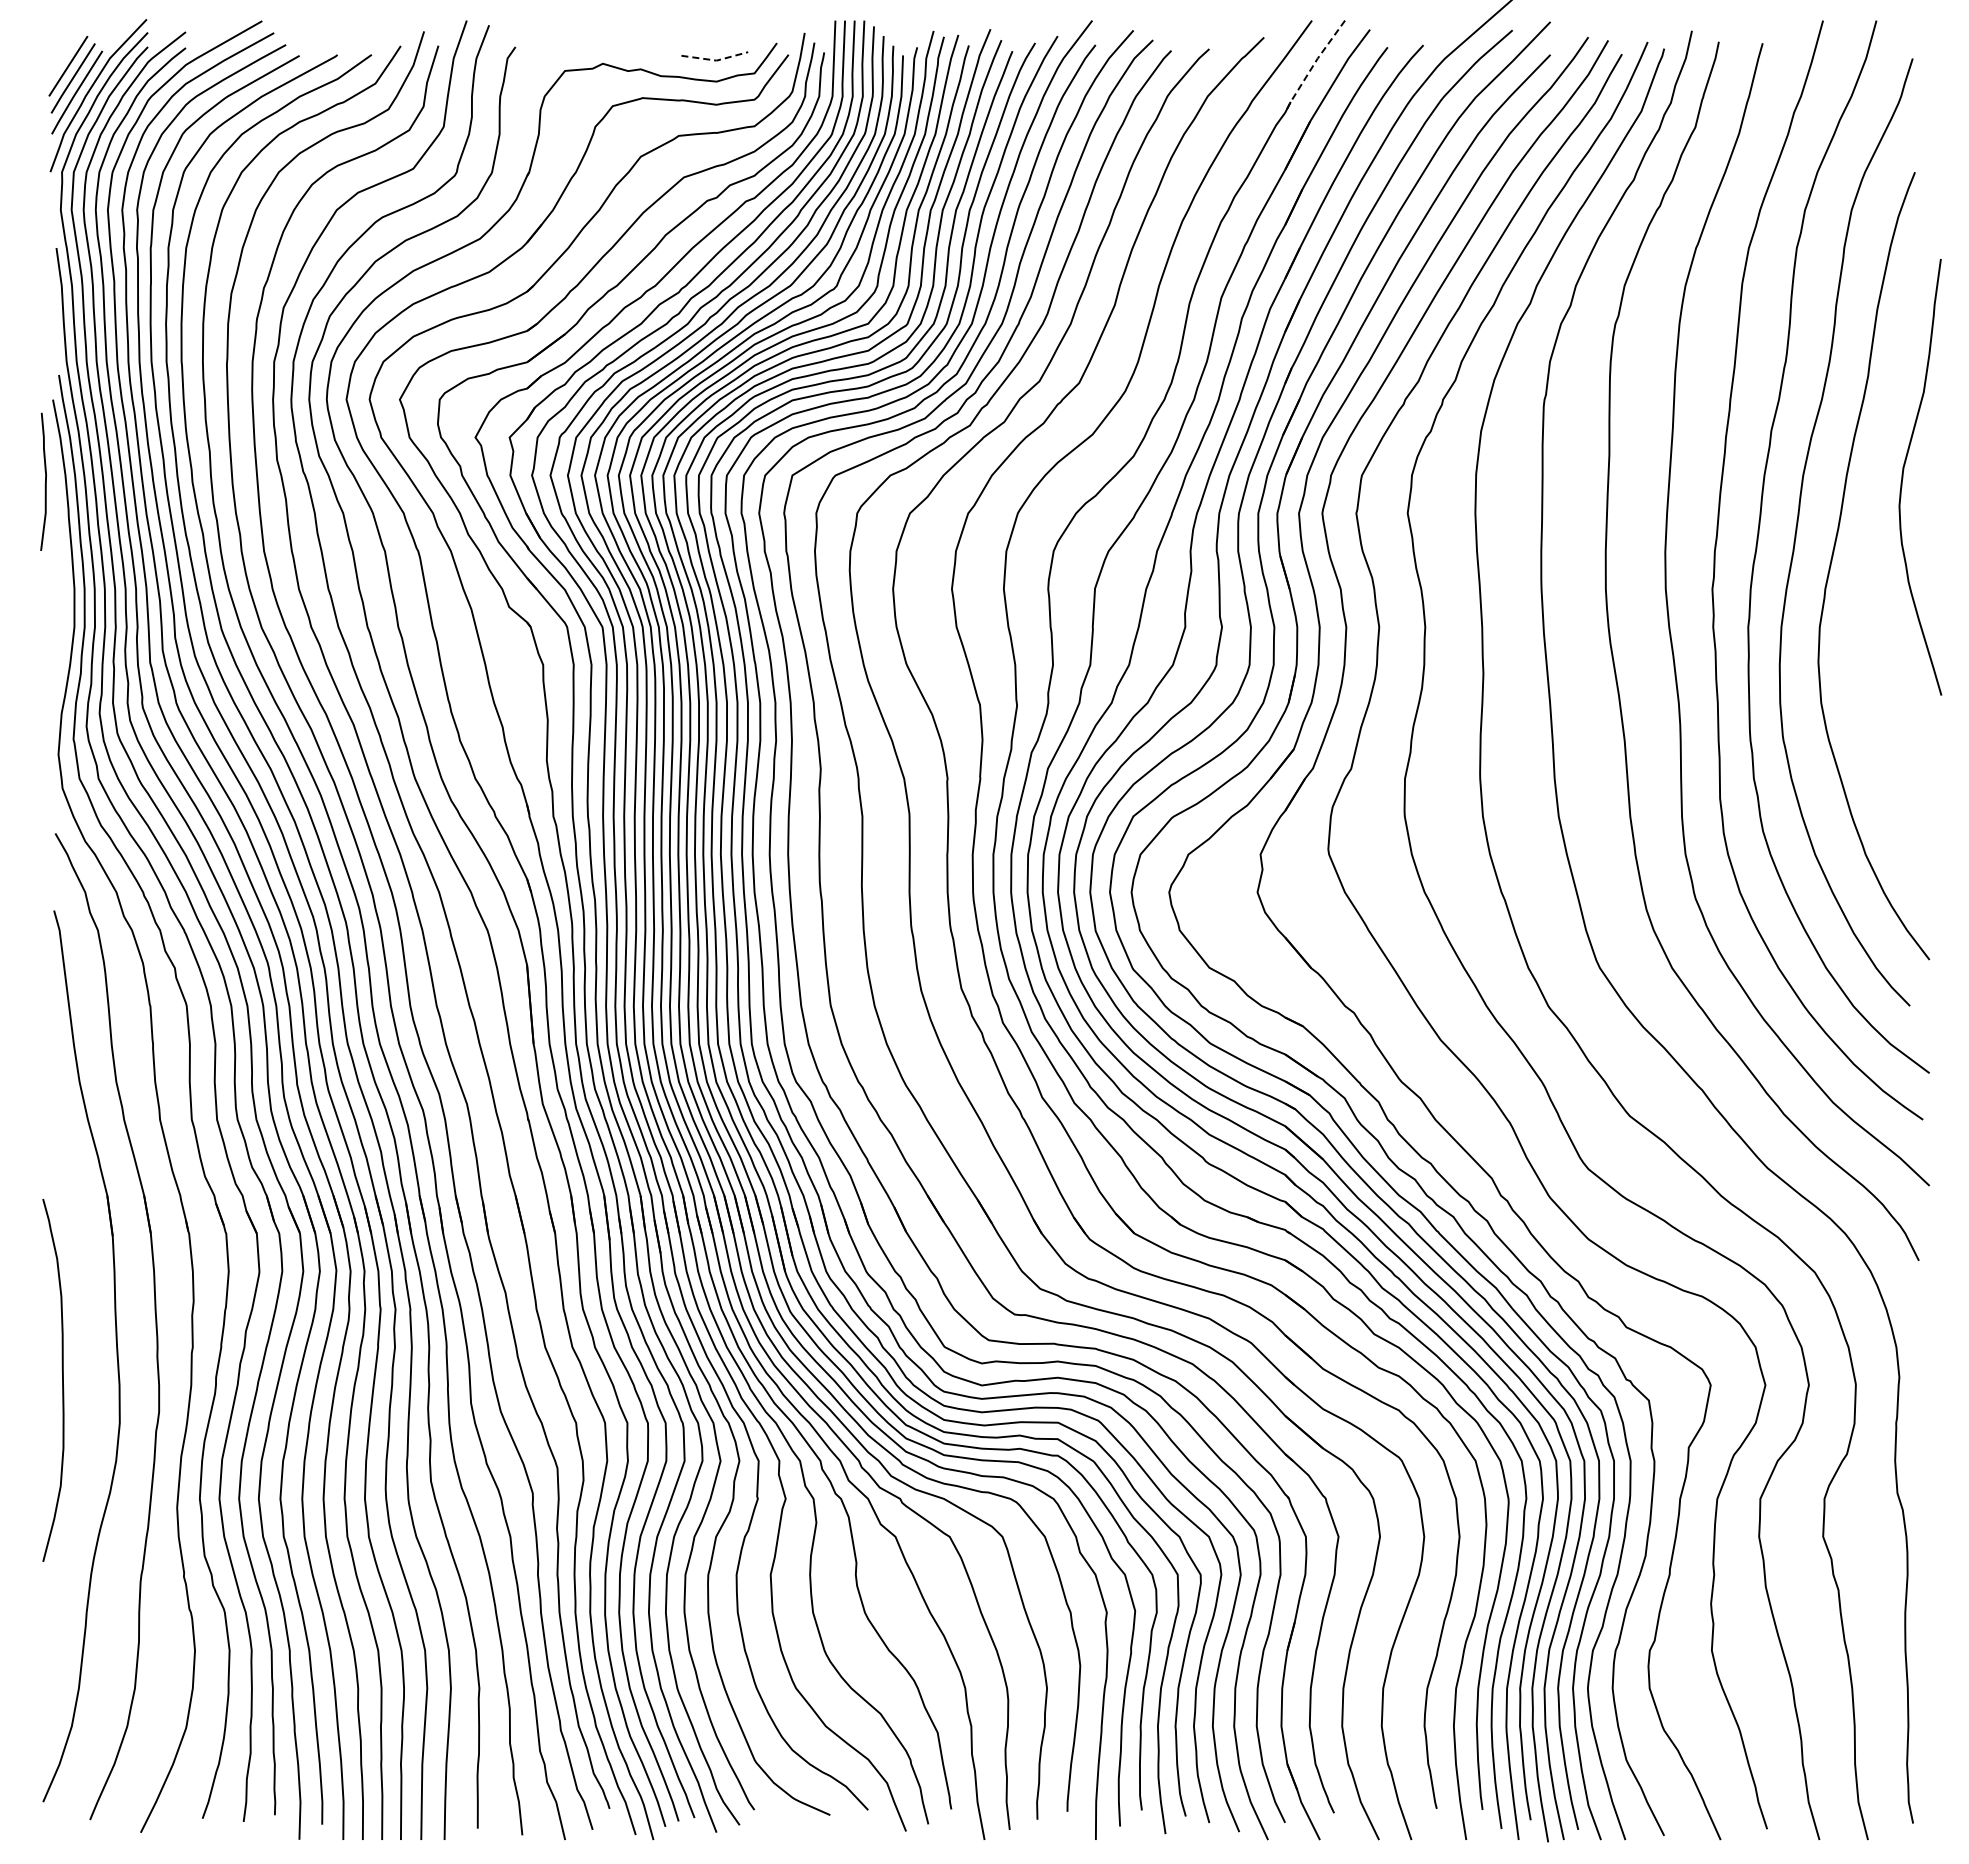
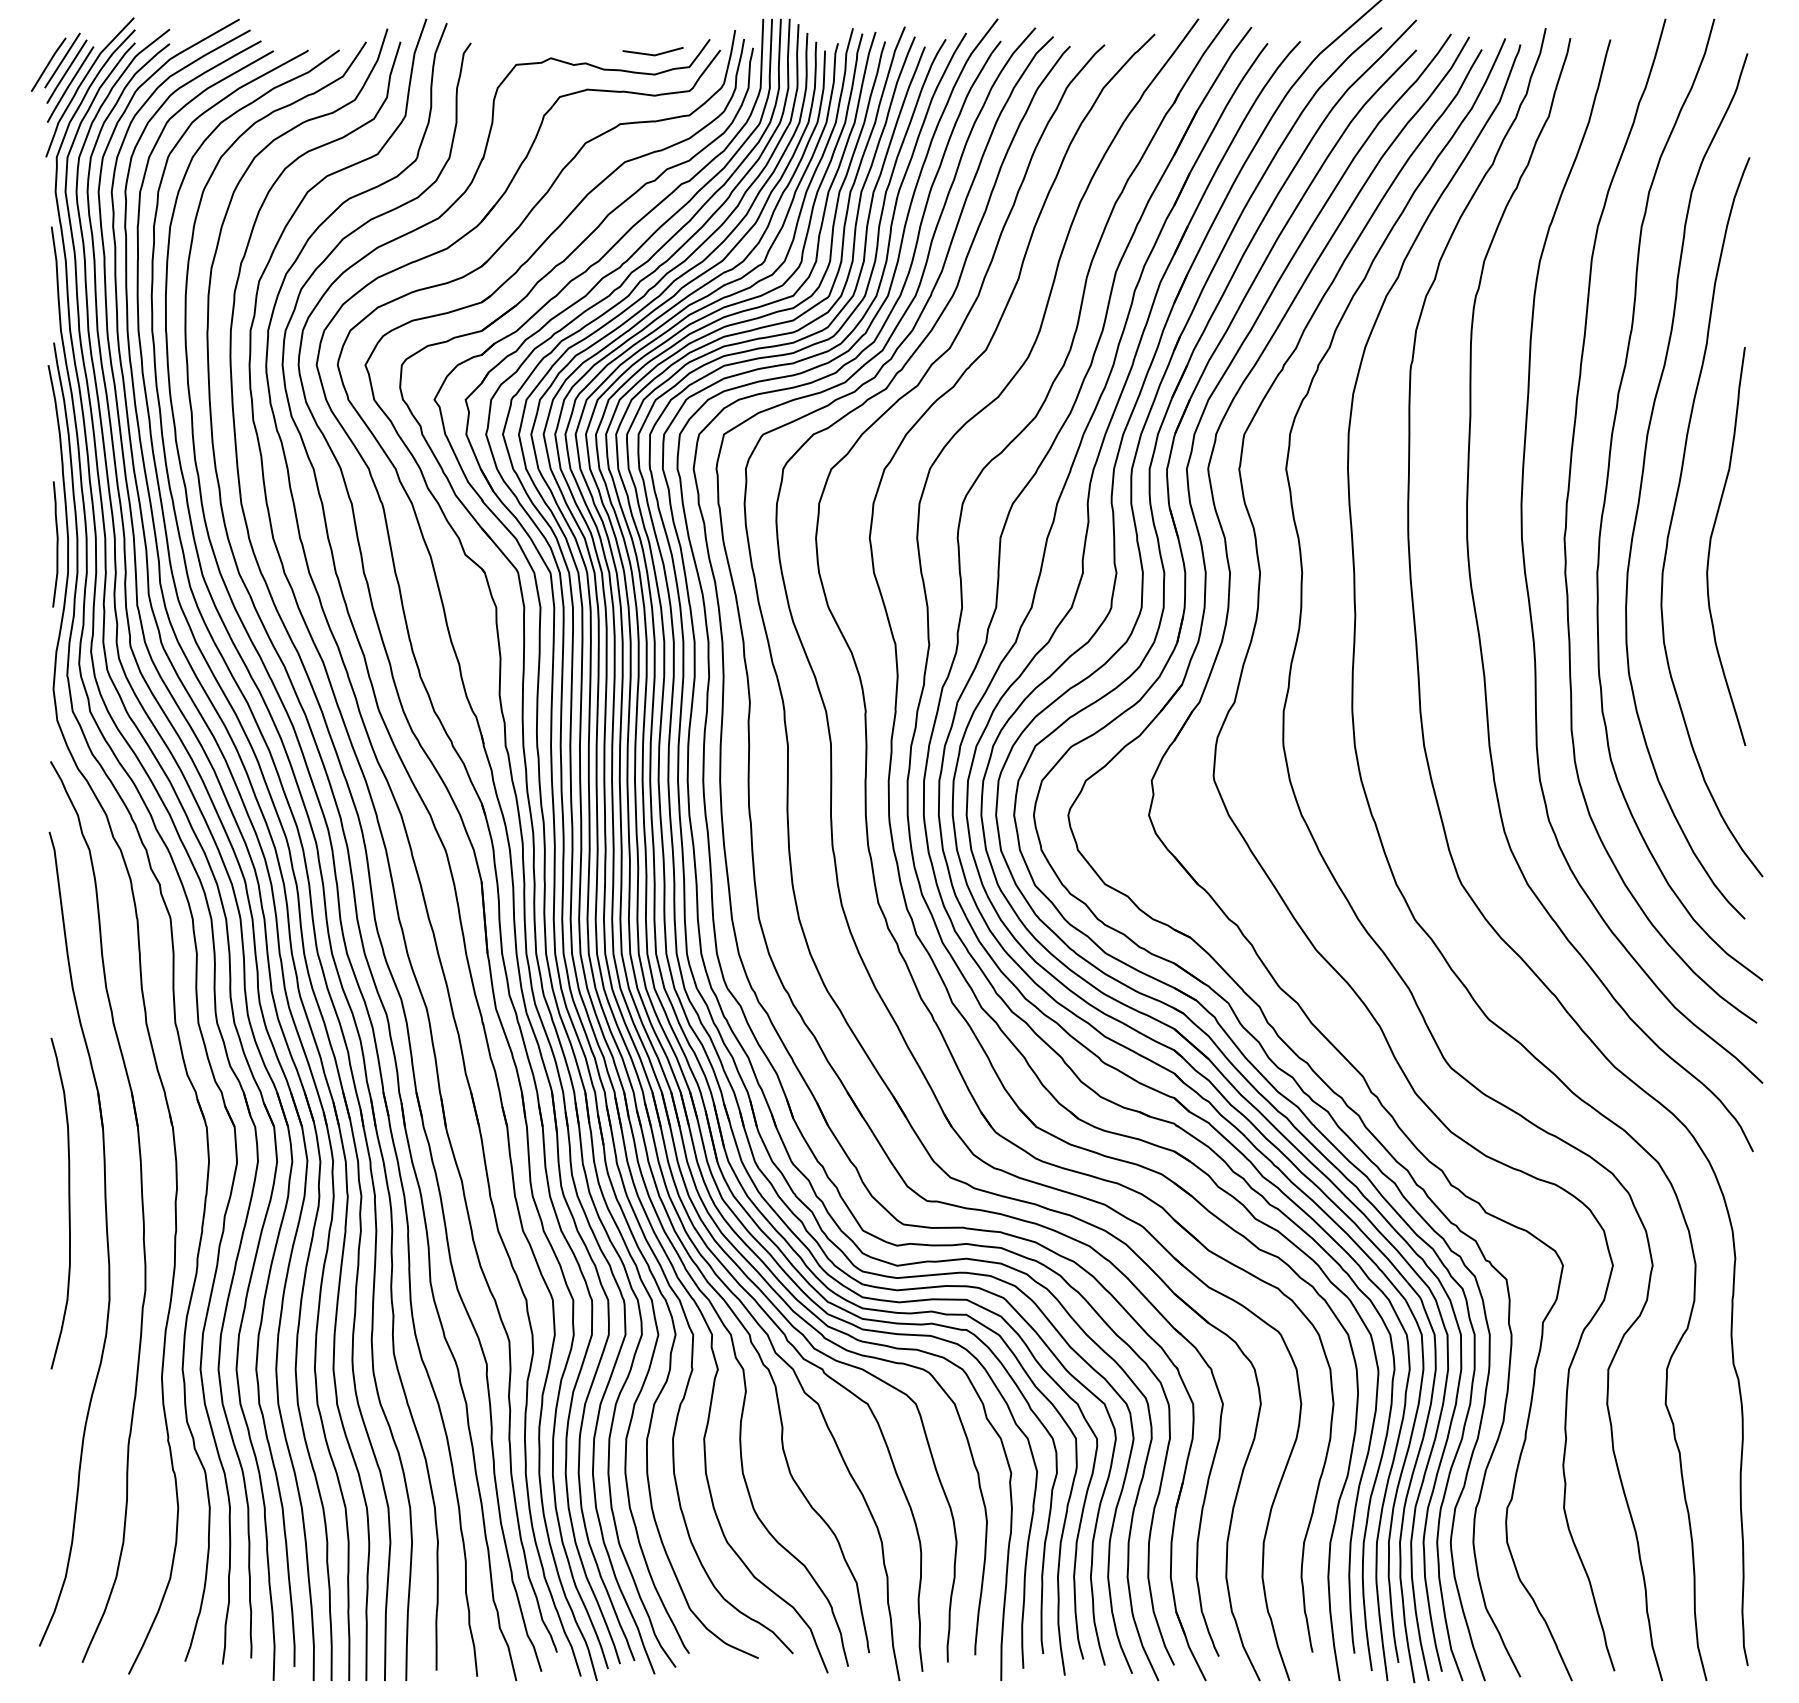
line: (715, 60) -> (653, 55), dashed -> solid
line: (1313, 66) -> (1200, 60), dashed -> solid
line: (52, 70) -> (48, 64), added
curve: (1903, 476) -> (1710, 545), moved
curve: (45, 481) -> (57, 544), moved
curve: (62, 1379) -> (69, 1202), moved

